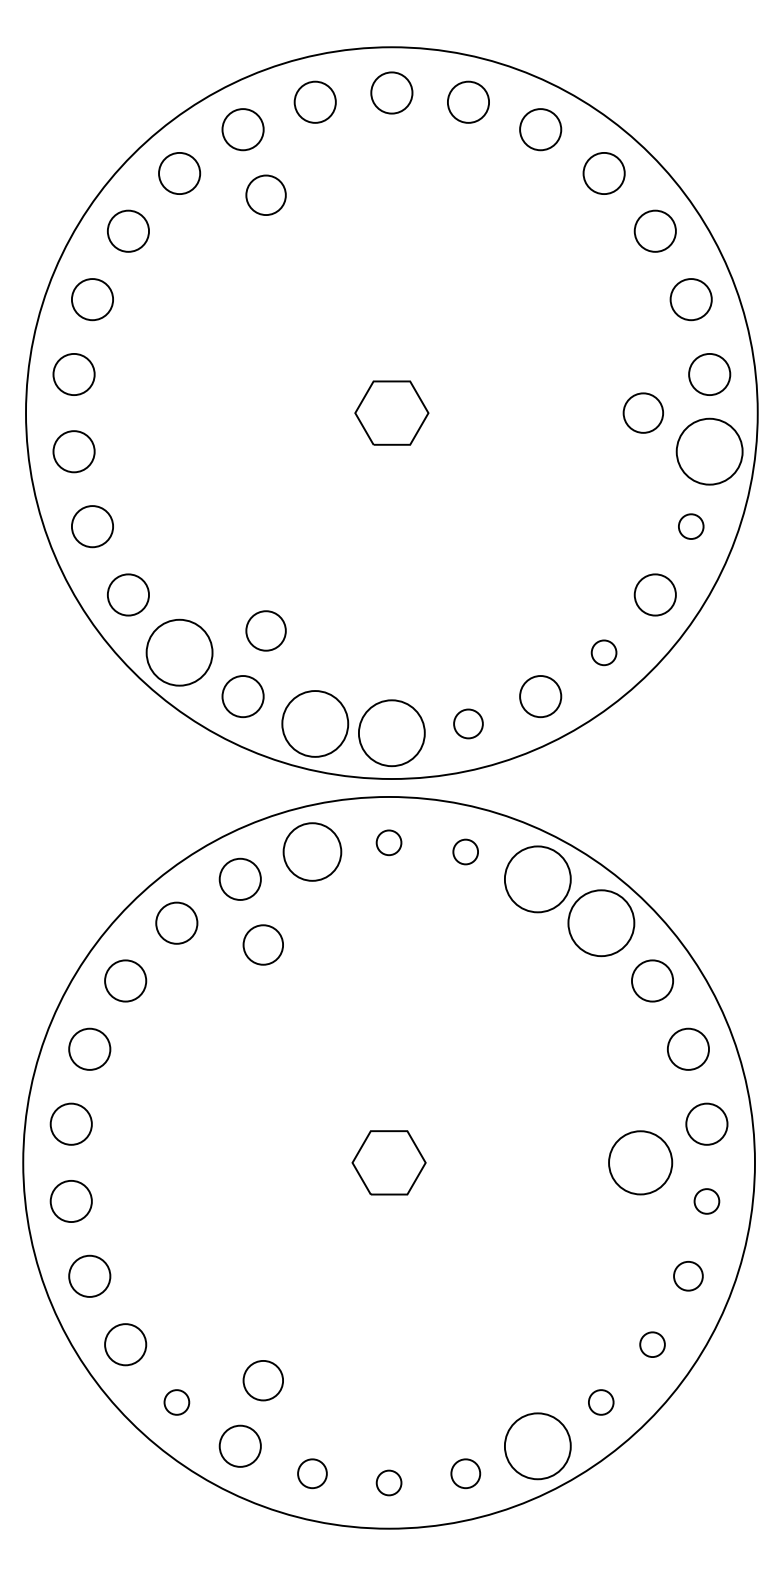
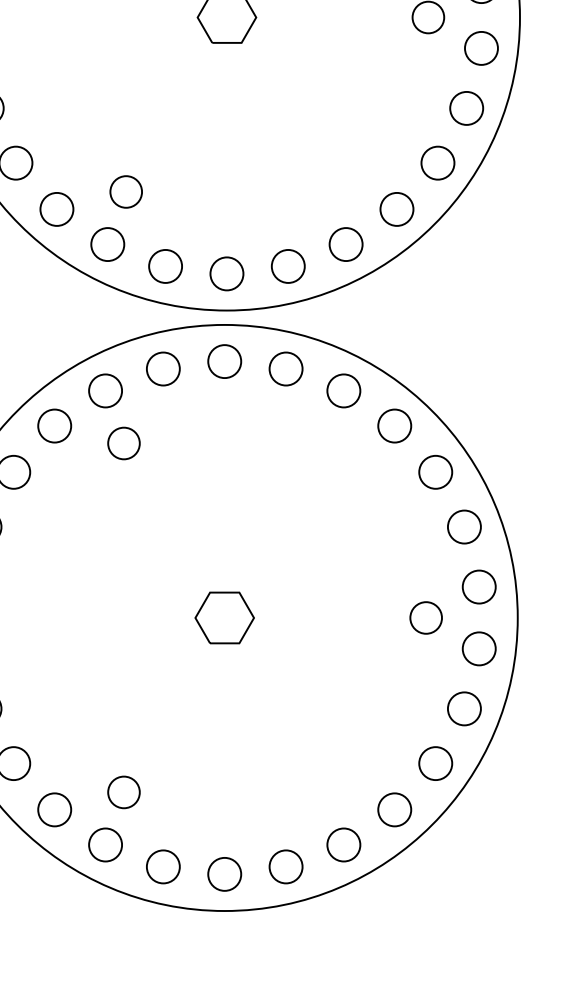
circle: (709, 451) -> (481, 48), size x0.62
circle: (690, 526) -> (466, 108), size x1.67
circle: (179, 652) -> (56, 209), size x0.62
circle: (603, 652) -> (396, 209), size x1.67
circle: (314, 723) -> (164, 266), size x0.62
circle: (468, 723) -> (288, 266), size x1.43
circle: (391, 732) -> (226, 273), size x0.62
circle: (388, 842) -> (224, 361), size x1.67
circle: (312, 851) -> (163, 368), size x0.71
circle: (465, 851) -> (285, 368), size x1.67
circle: (537, 878) -> (343, 390), size x0.62
circle: (600, 922) -> (394, 425), size x0.62
circle: (640, 1162) -> (426, 617), size x0.62
circle: (706, 1201) -> (478, 648), size x1.67
circle: (688, 1275) -> (464, 708), size x1.43
circle: (652, 1344) -> (435, 763), size x1.67
circle: (176, 1402) -> (54, 809), size x1.67
circle: (600, 1402) -> (394, 809), size x1.67
circle: (537, 1445) -> (343, 844), size x0.62
circle: (312, 1473) -> (163, 866), size x1.43
circle: (465, 1473) -> (285, 866), size x1.43
circle: (388, 1482) -> (224, 873), size x1.67

